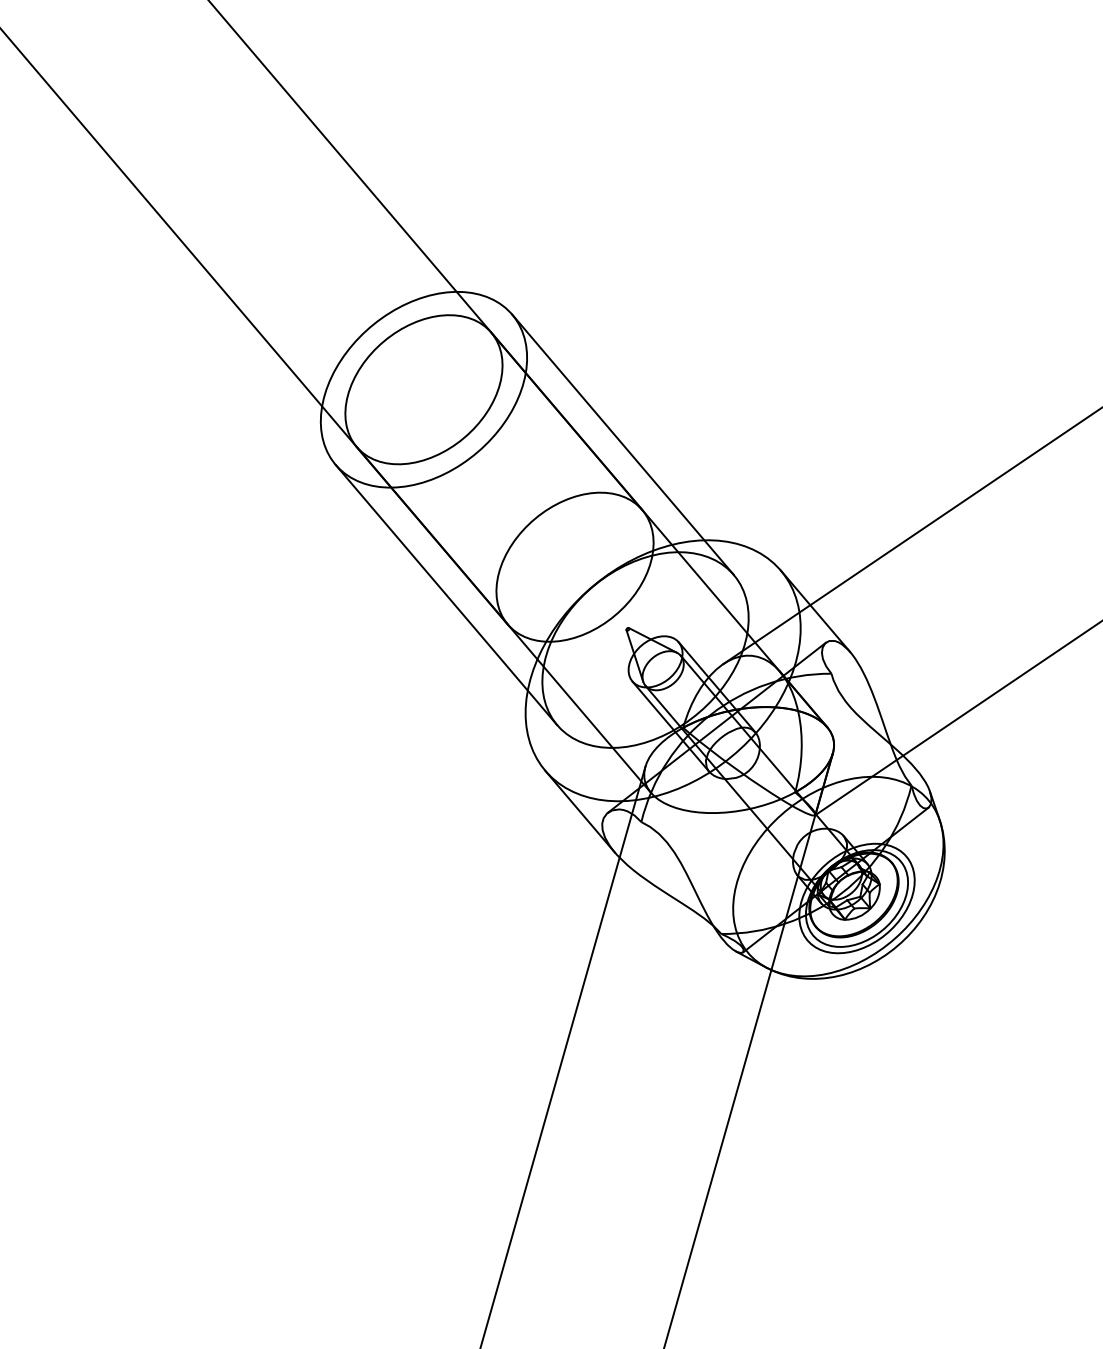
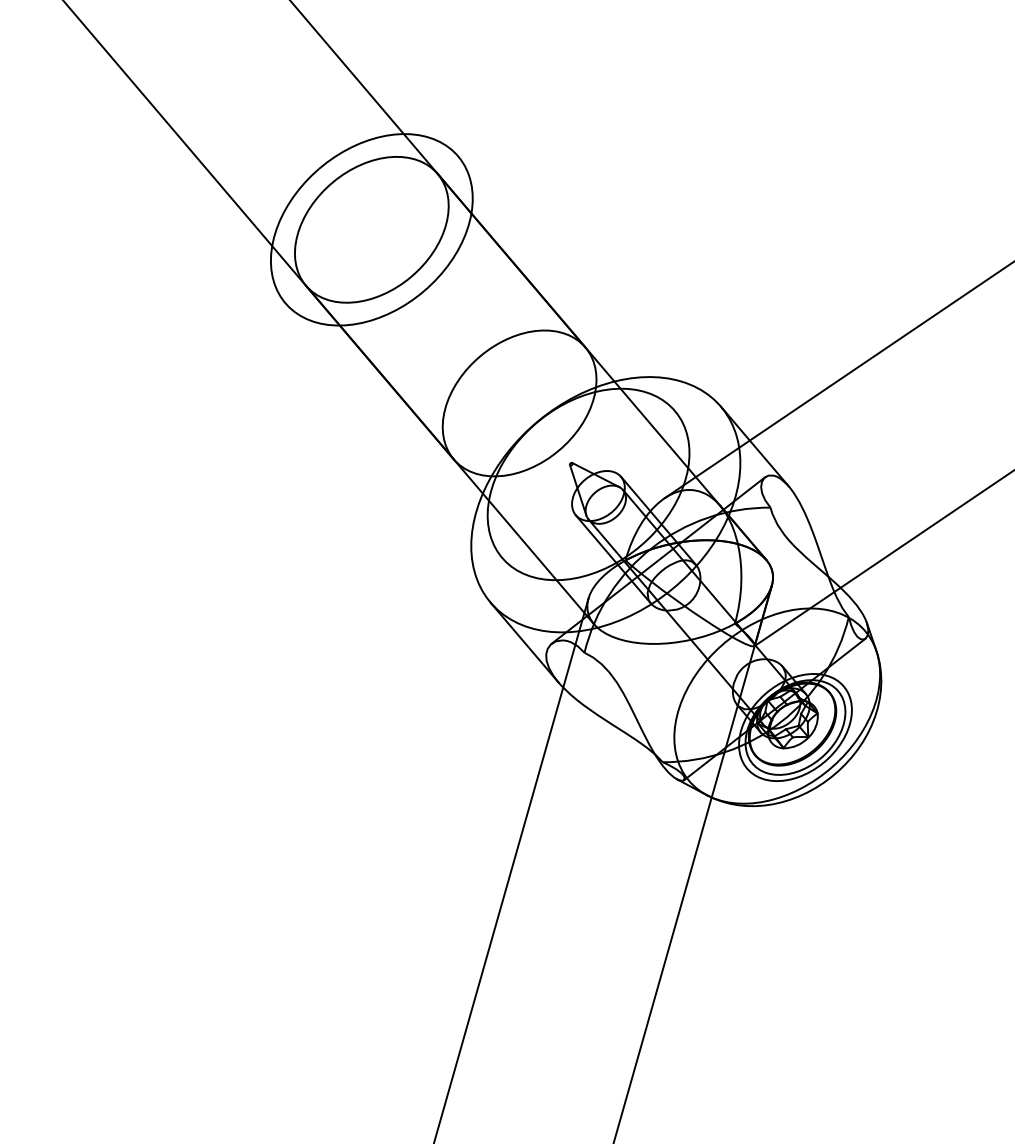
line: (622, 444) -> (566, 283), removed
line: (446, 594) -> (393, 430), removed

